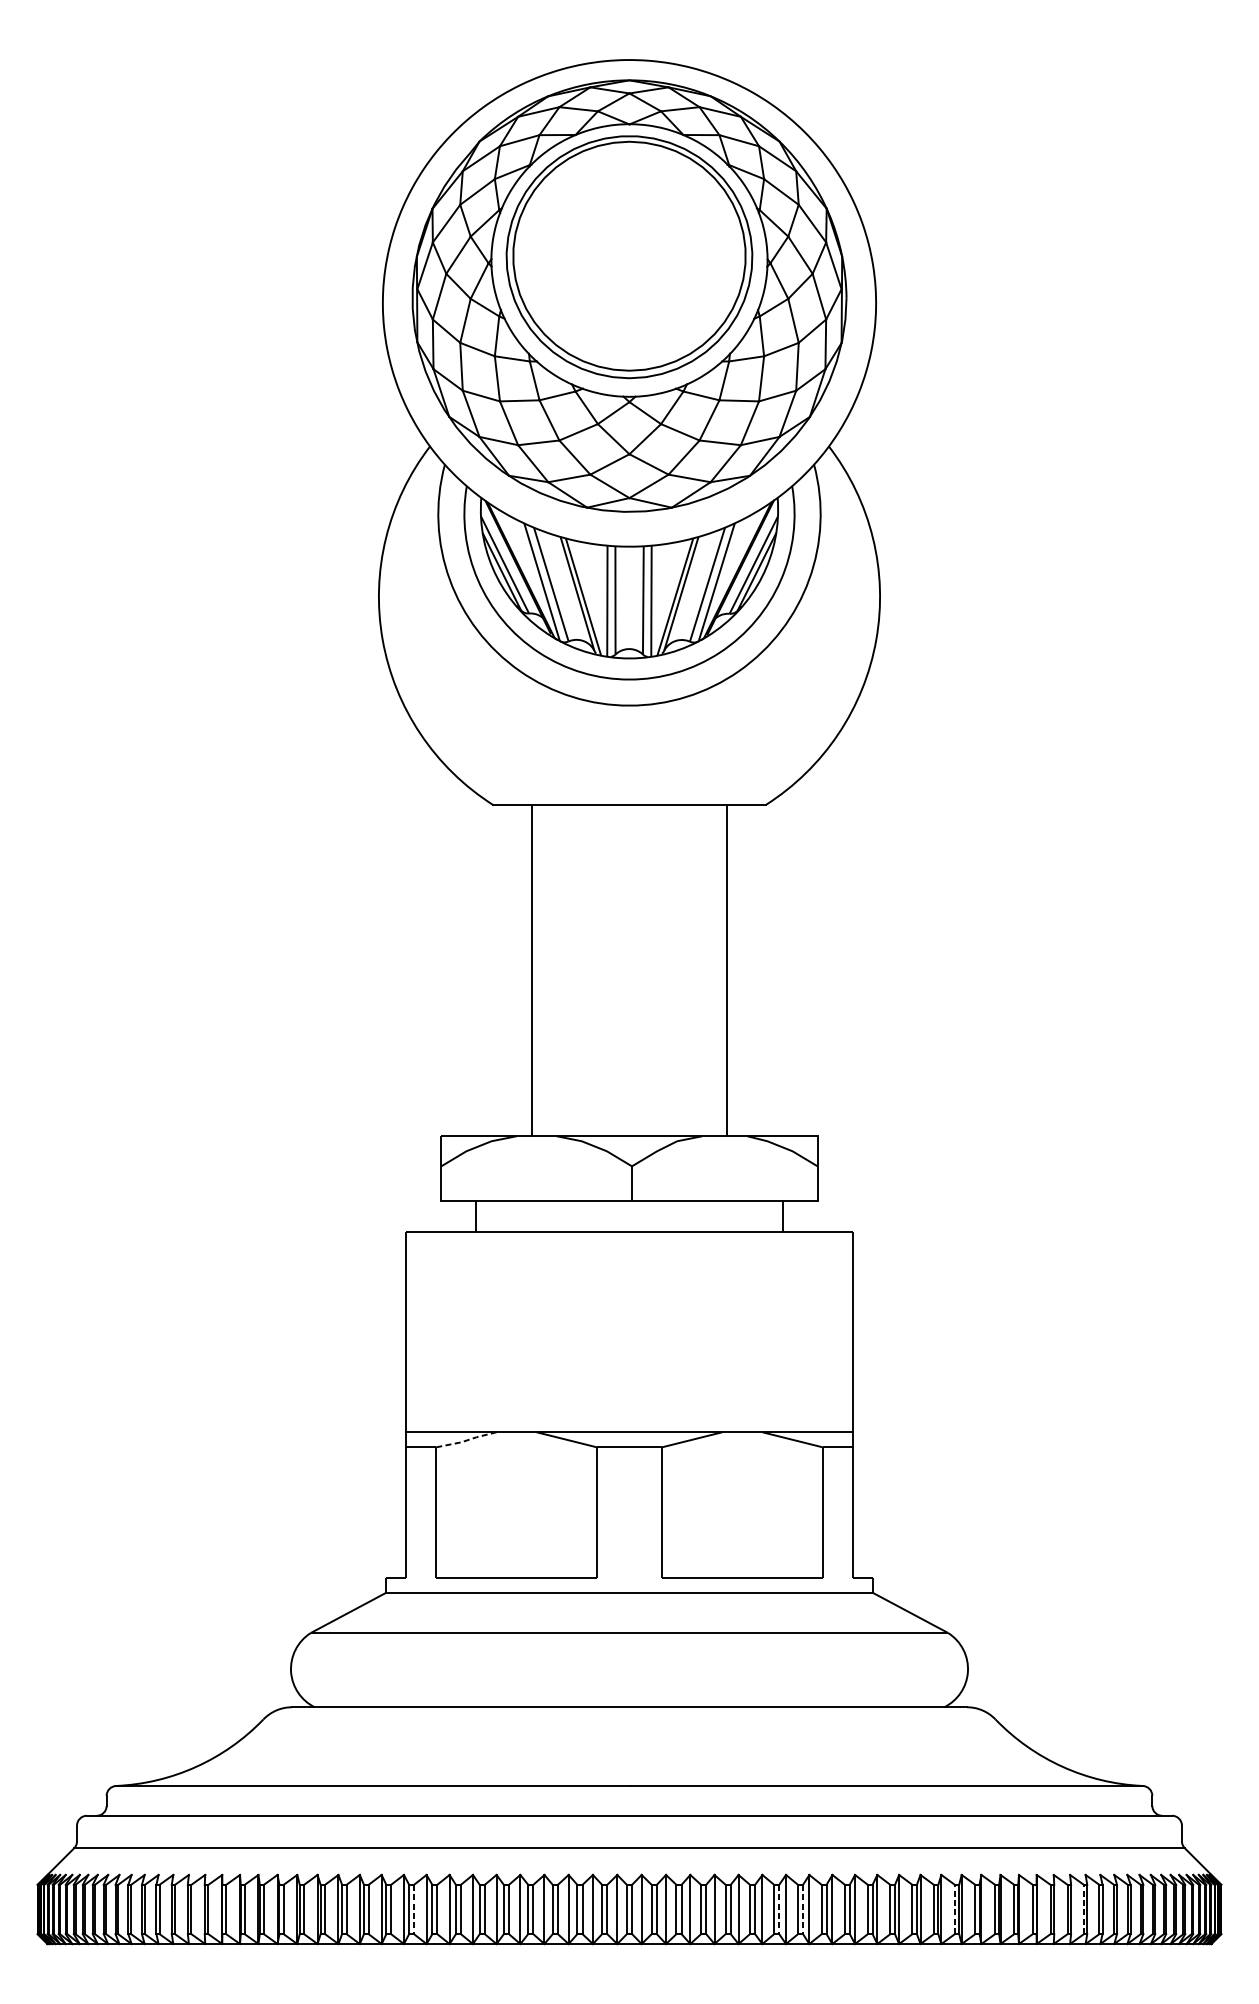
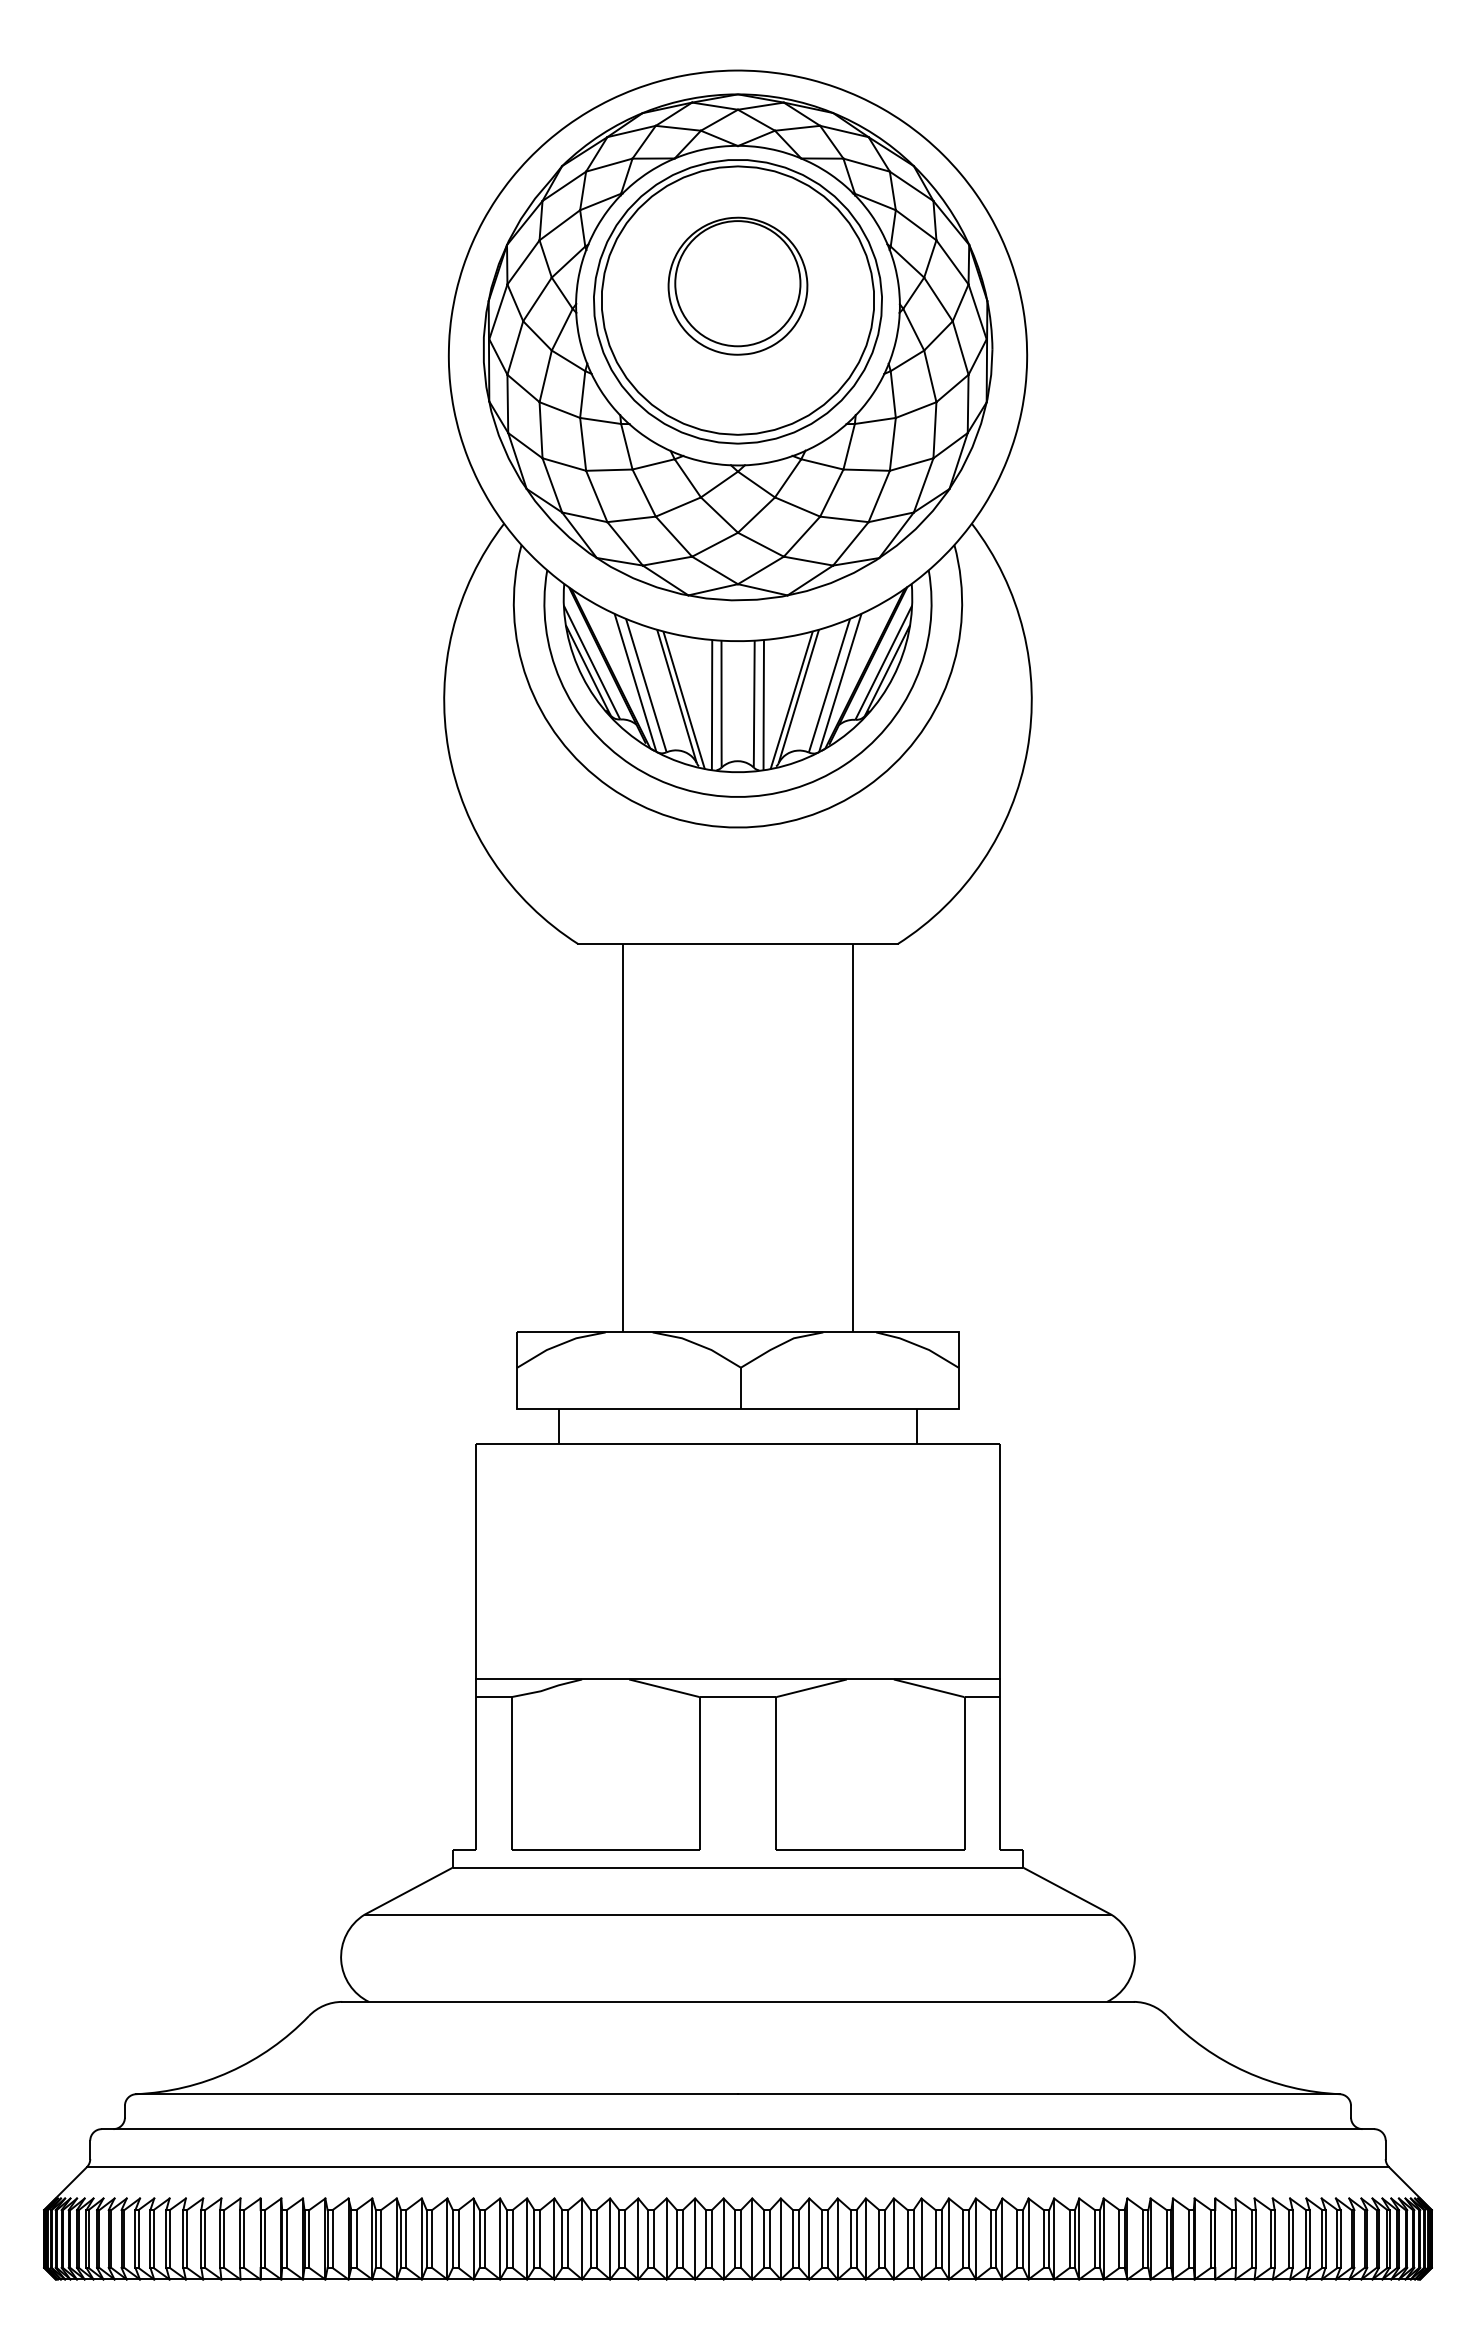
part: (629, 243) -> (737, 285), added
line: (467, 1440) -> (547, 1689), dashed -> solid
line: (414, 1909) -> (485, 2239), dashed -> solid
line: (779, 1909) -> (913, 2239), dashed -> solid
line: (803, 1909) -> (941, 2239), dashed -> solid
line: (954, 1909) -> (1119, 2239), dashed -> solid
line: (1083, 1909) -> (1270, 2239), dashed -> solid

